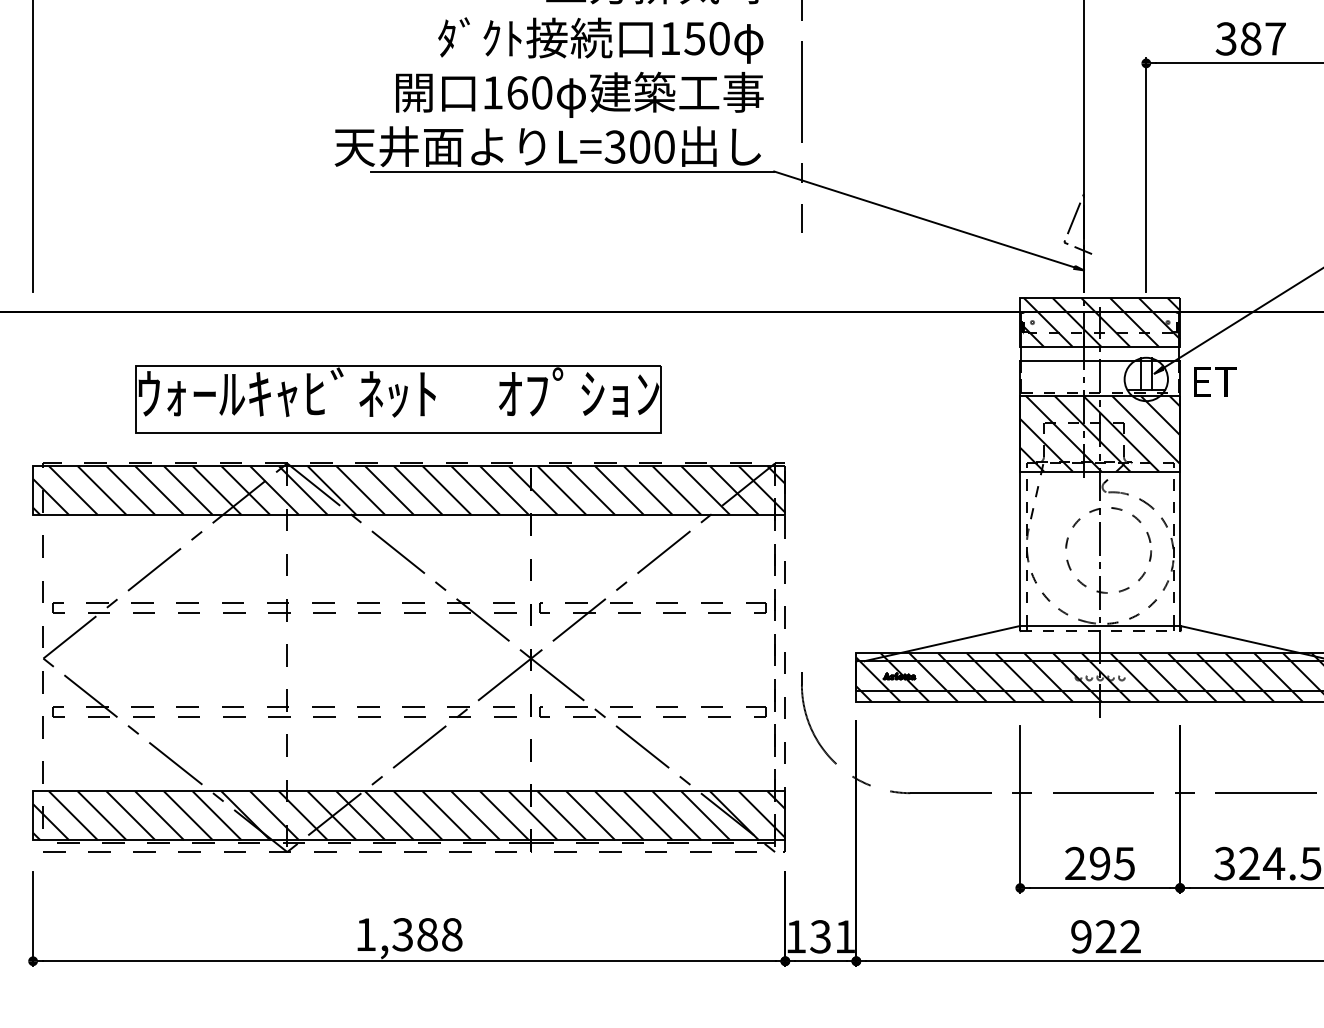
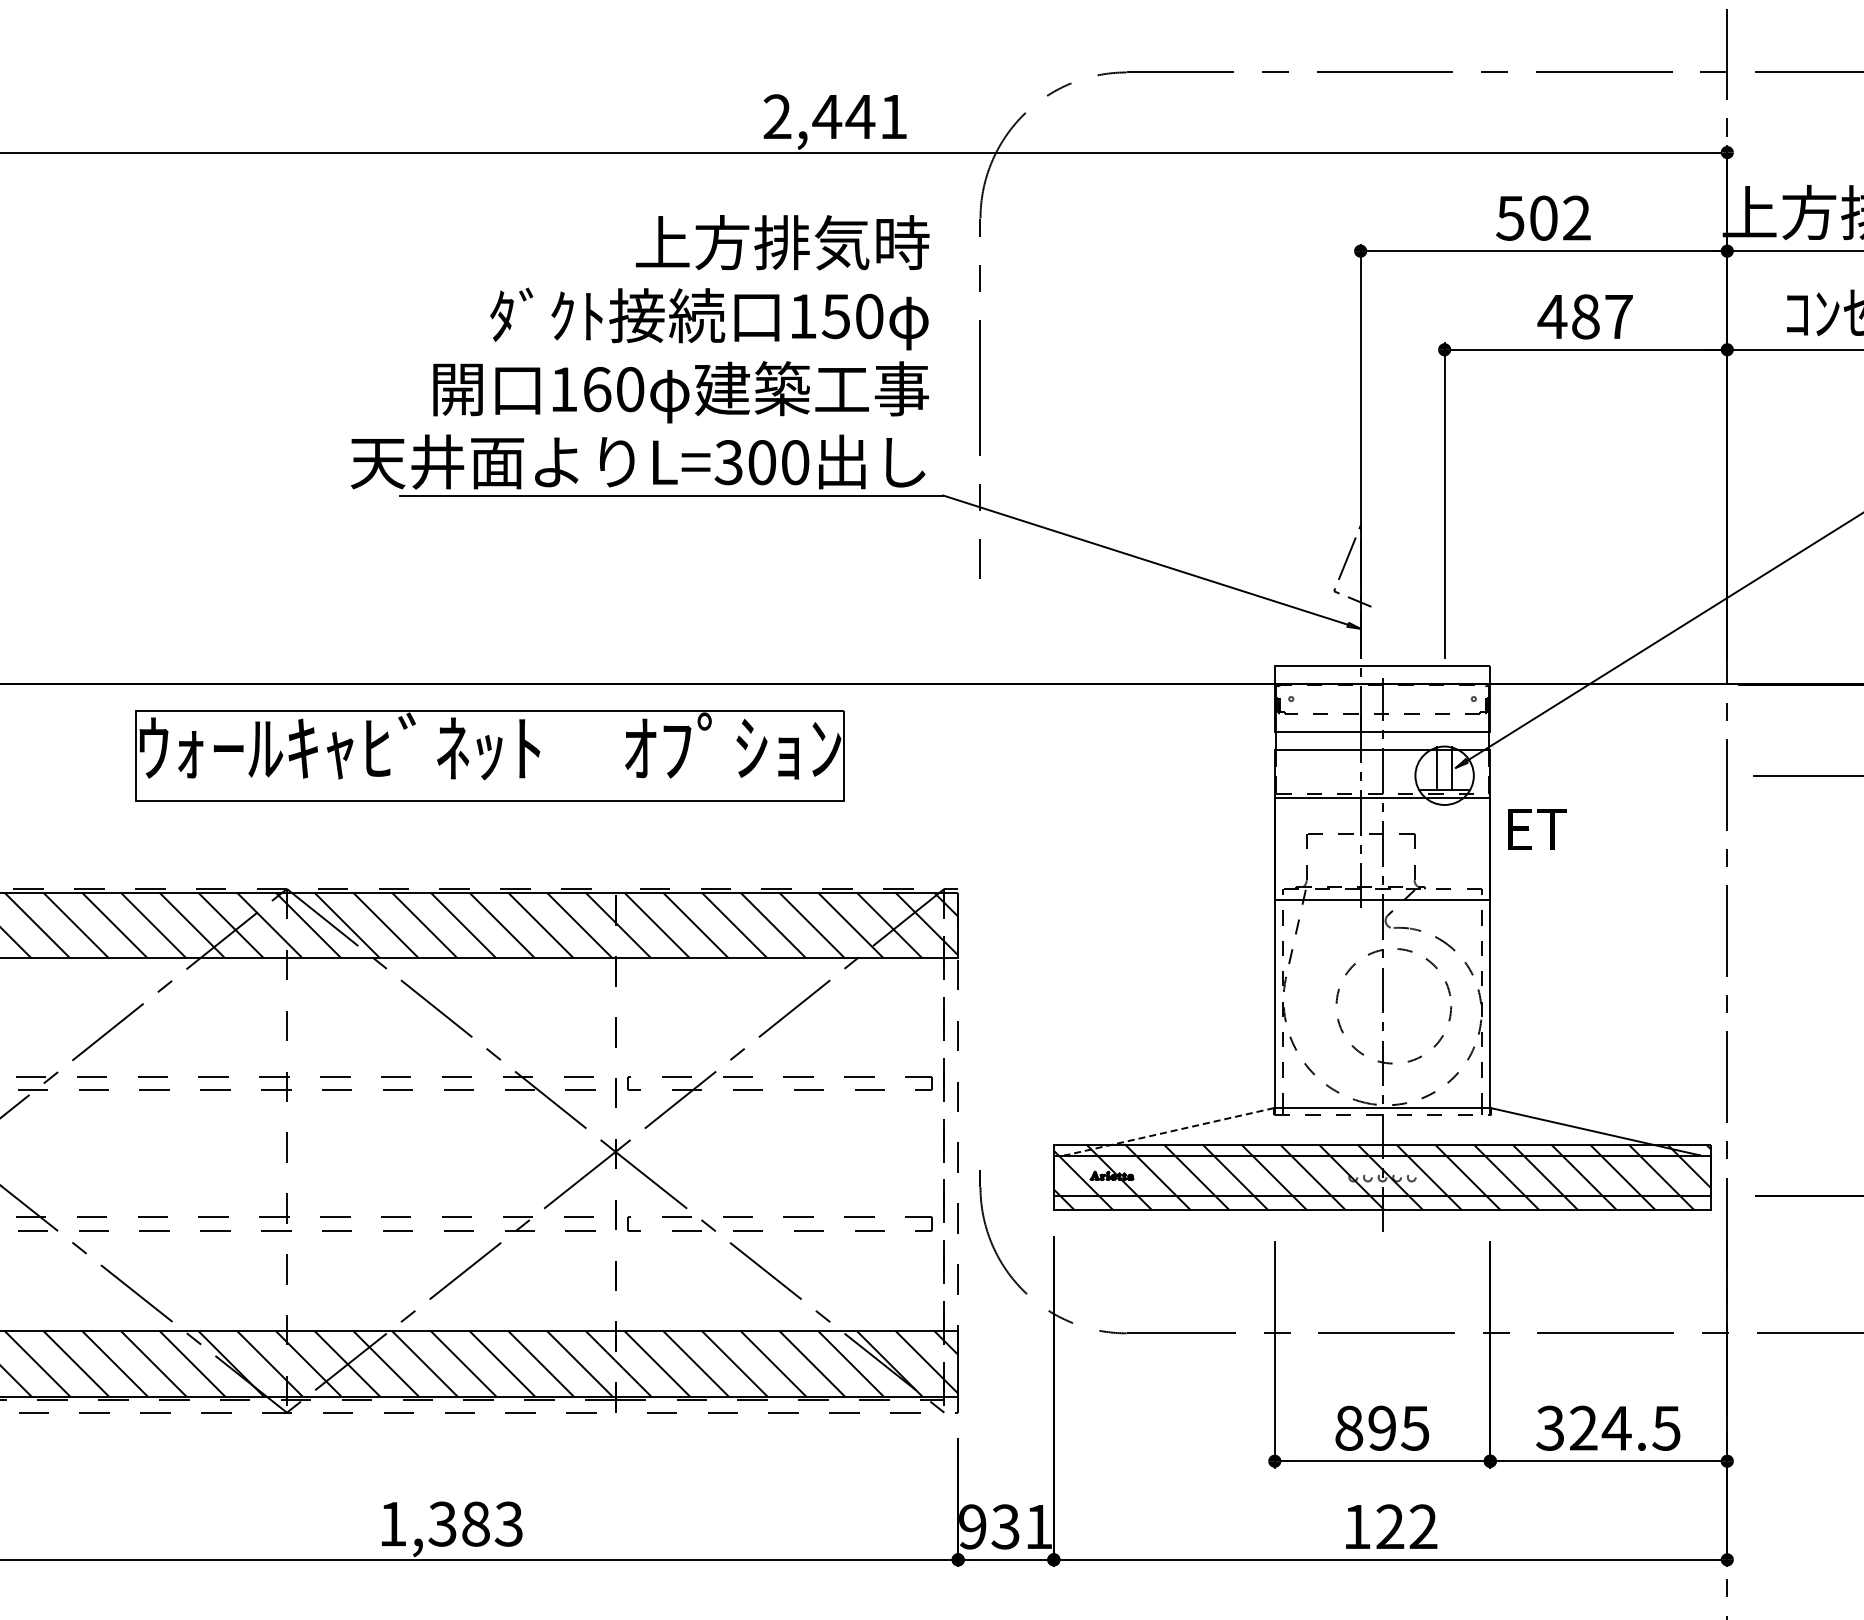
text: (1226, 38) -> (1552, 316), 387 -> 487
hatch: (1100, 322) -> (1382, 698), removed
text: (1215, 382) -> (1537, 829), moved
part: (398, 399) -> (489, 755), moved
hatch: (1100, 433) -> (1382, 848), removed
line: (942, 643) -> (1169, 1131), solid -> dashed
text: (1075, 863) -> (1349, 1427), 295 -> 895
text: (451, 934) -> (508, 1523), 1,388 -> 1,383
text: (795, 936) -> (972, 1526), 131 -> 931
text: (1080, 936) -> (1356, 1526), 922 -> 122

